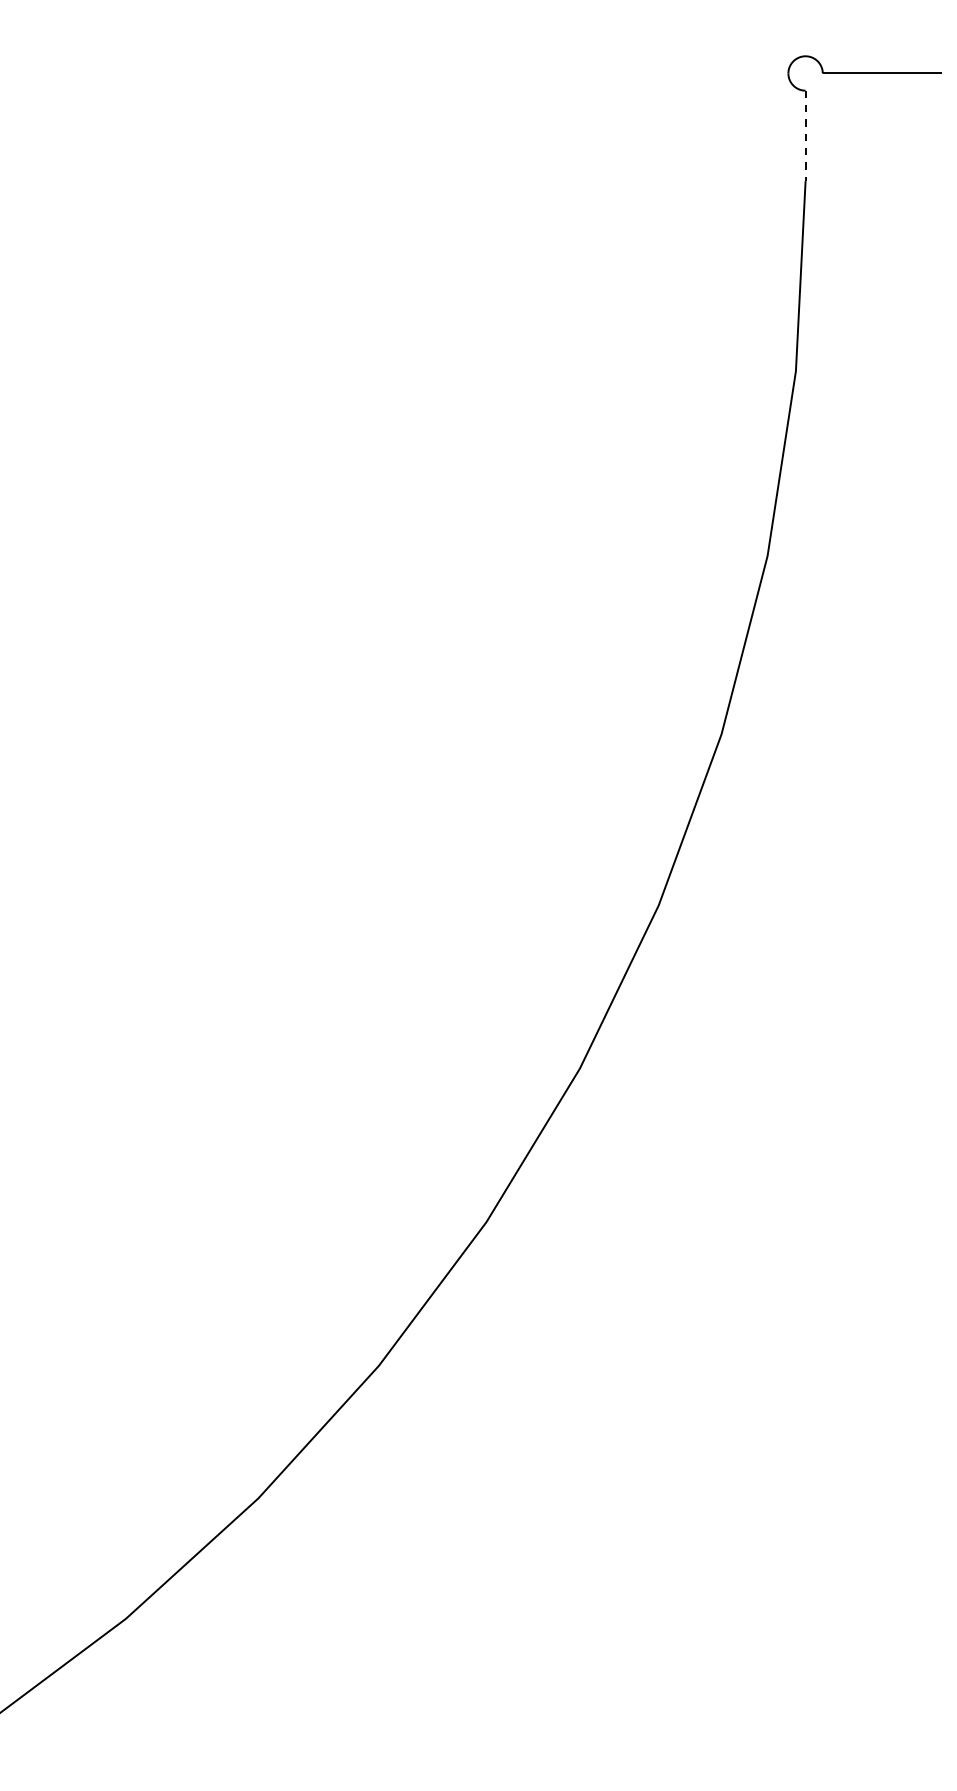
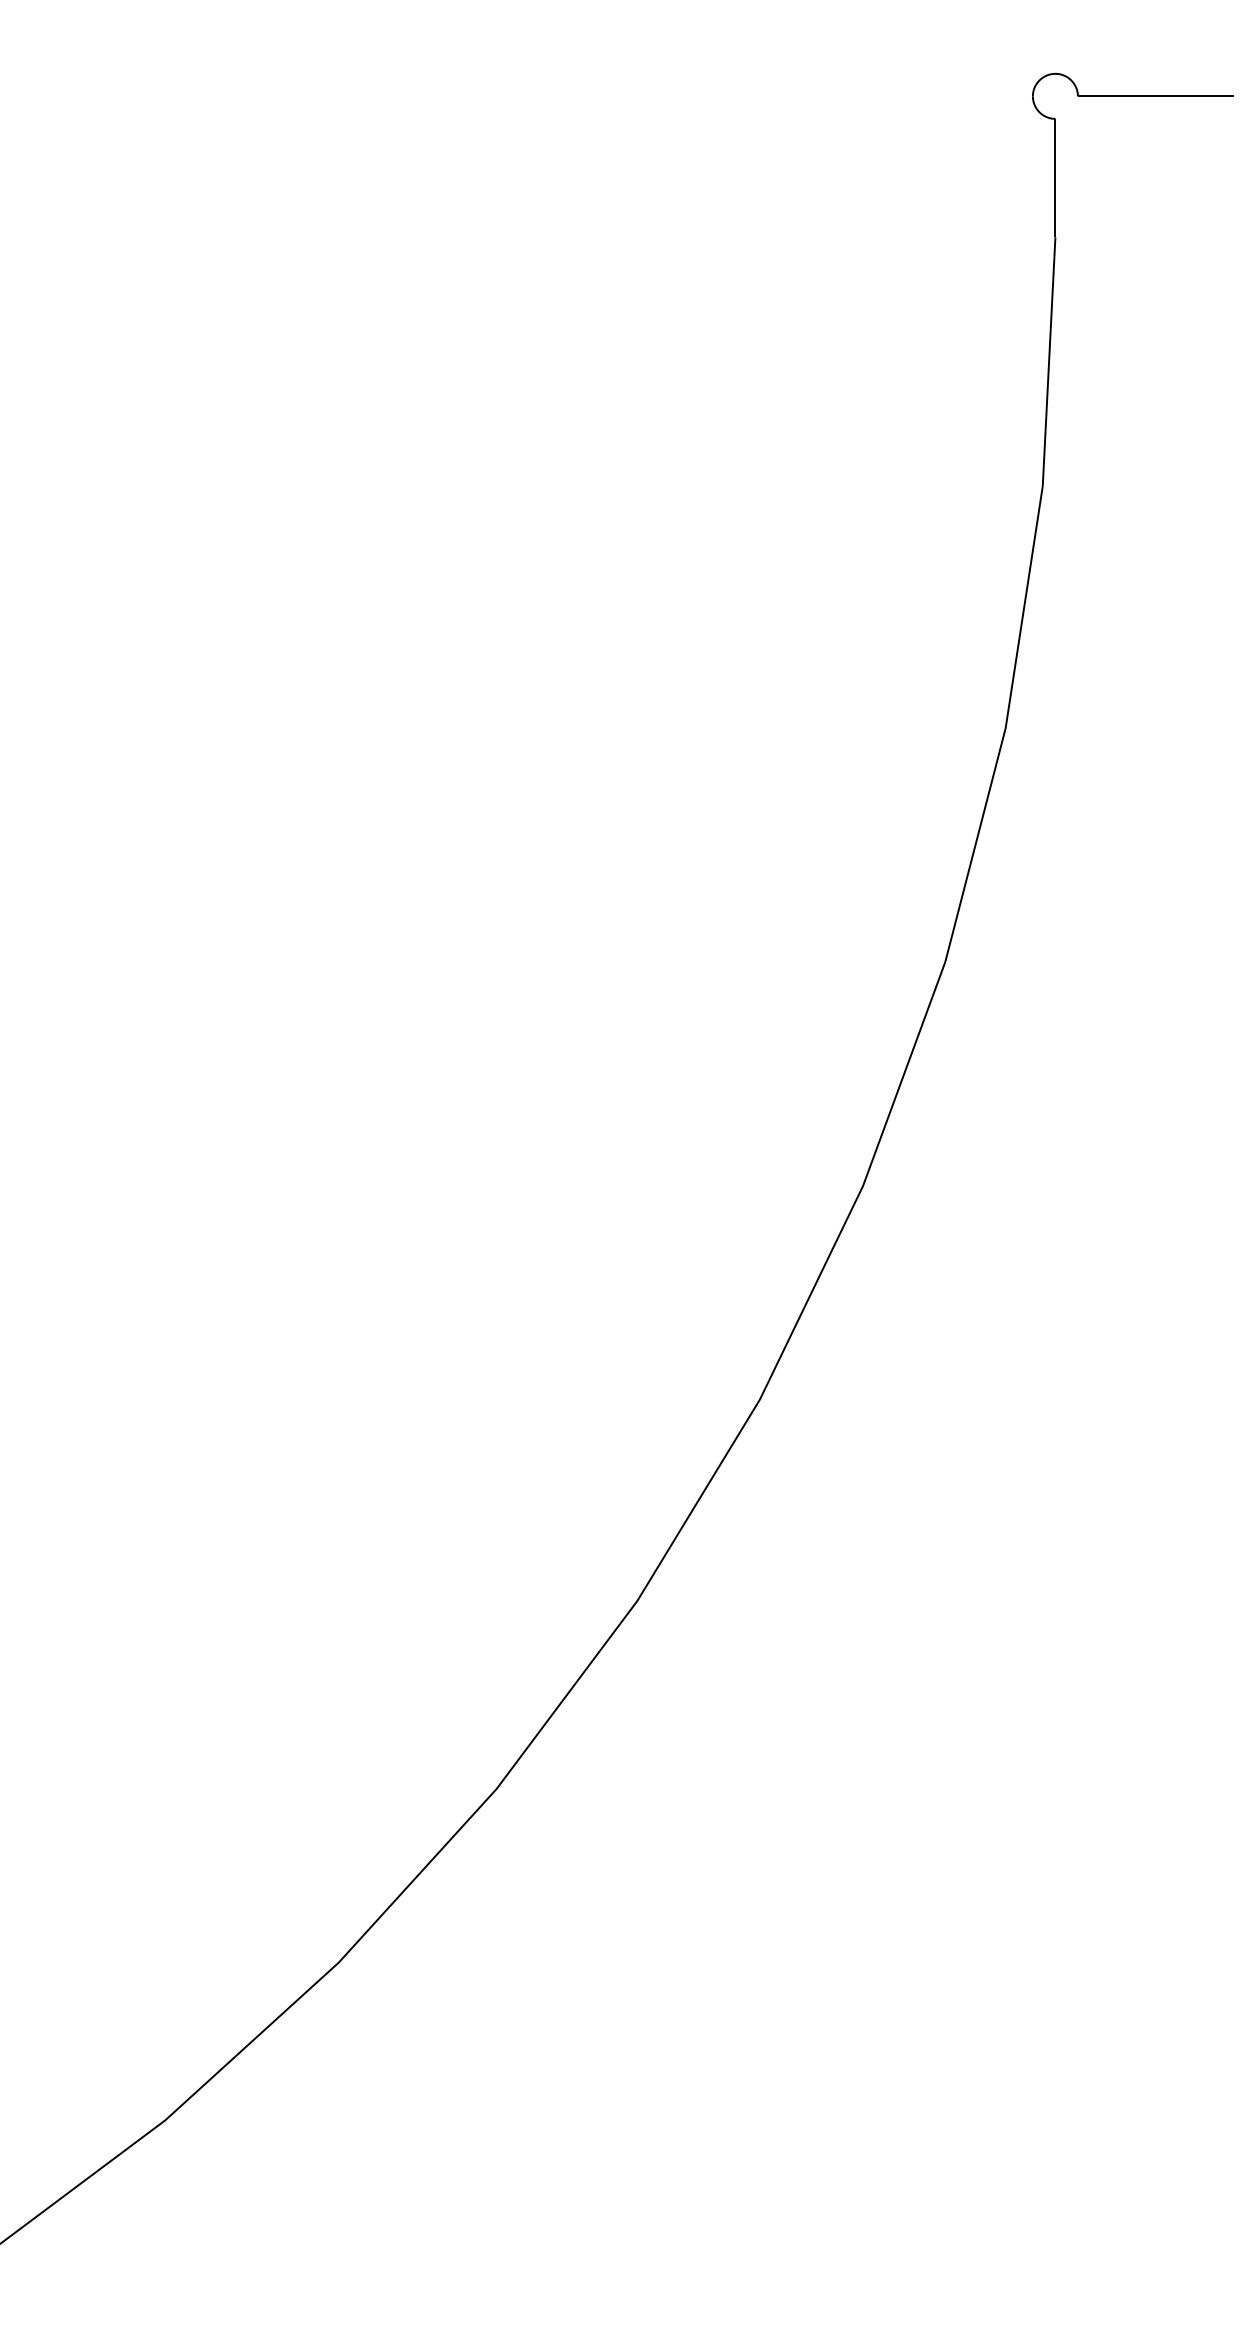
line: (805, 136) -> (1055, 178), dashed -> solid

